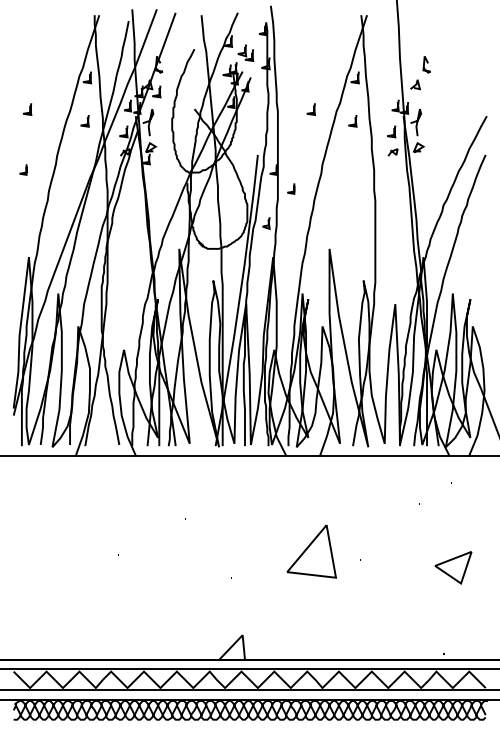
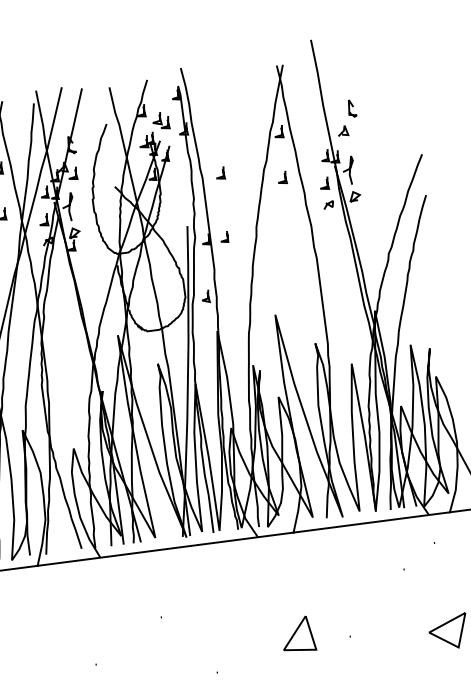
line: (313, 109) -> (222, 173), moved
line: (293, 188) -> (226, 236), moved
part: (312, 552) -> (298, 635), size x0.62

